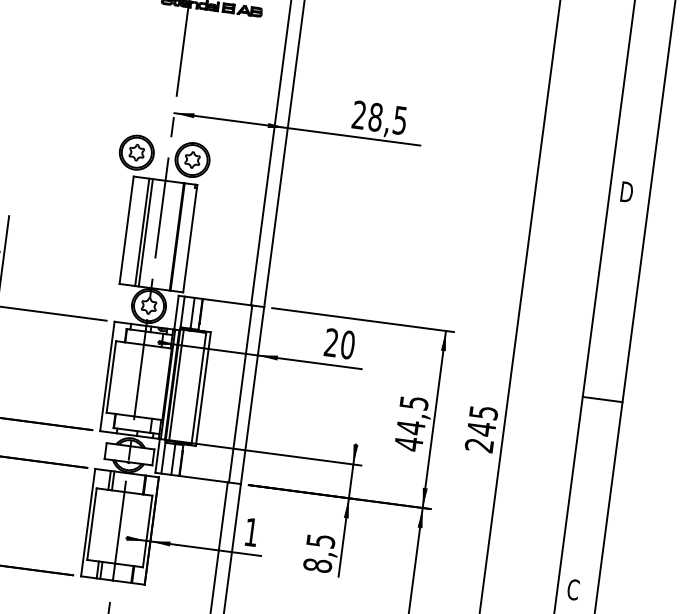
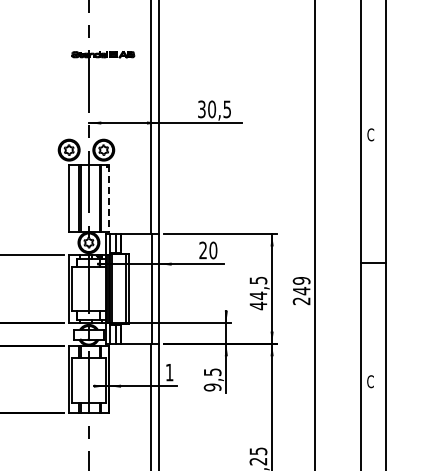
text: (368, 116) -> (207, 109), 28,5 -> 30,5
text: (625, 191) -> (370, 134), D -> C
line: (189, 238) -> (108, 198), solid -> dashed
text: (483, 412) -> (301, 280), 245 -> 249
text: (317, 565) -> (212, 387), 8,5 -> 9,5

